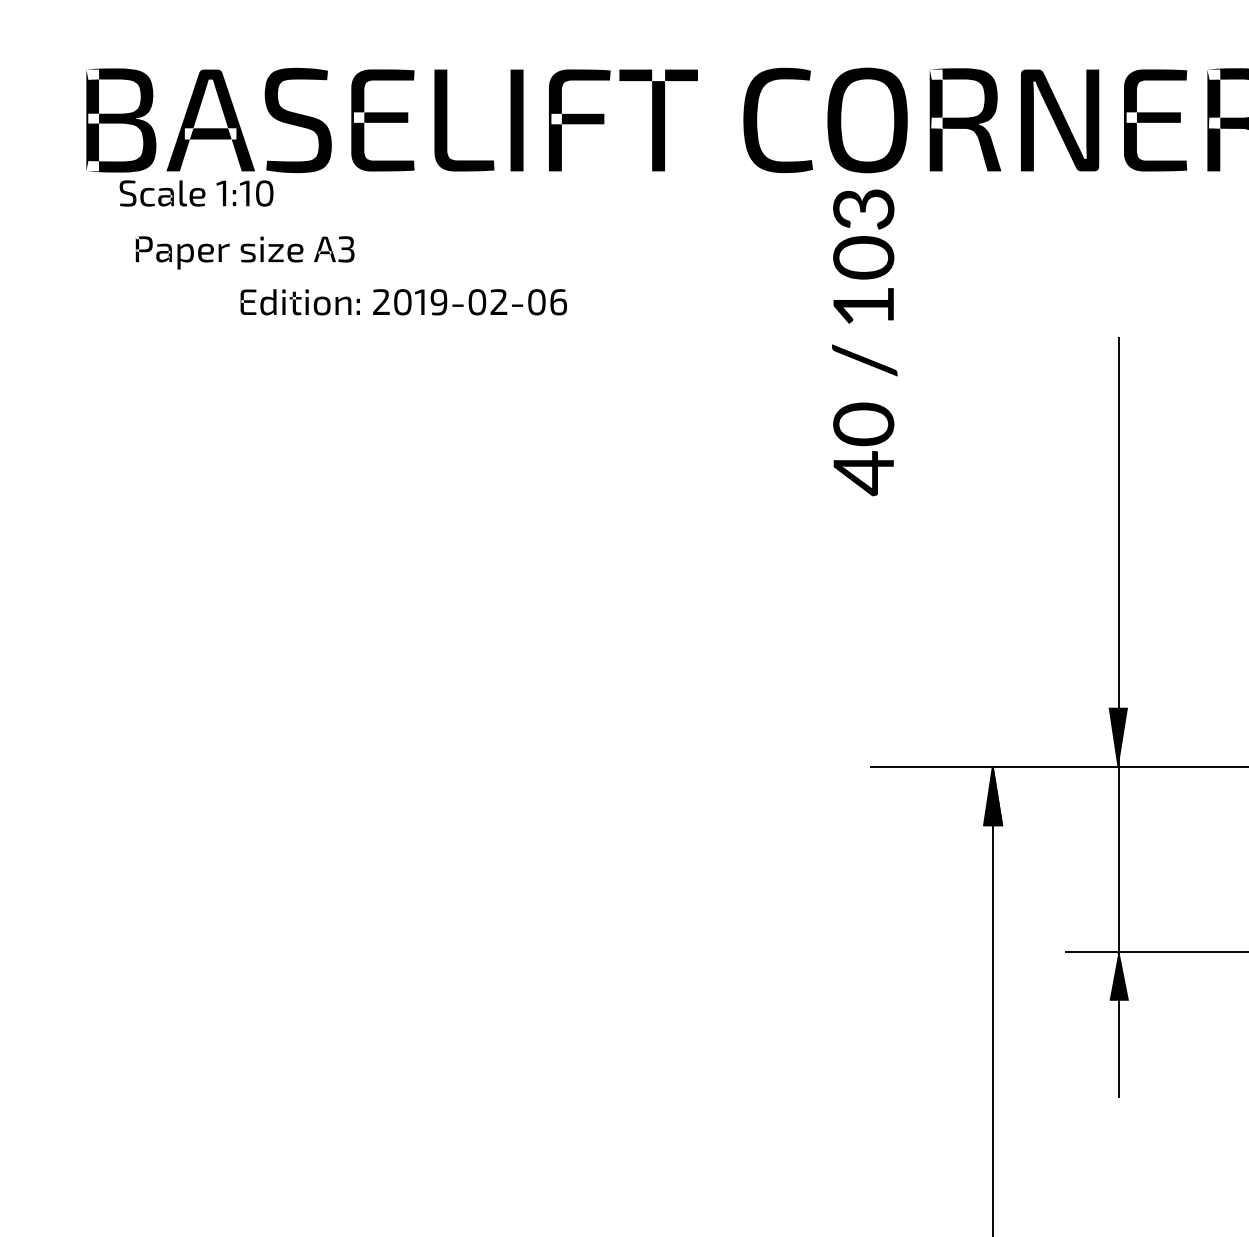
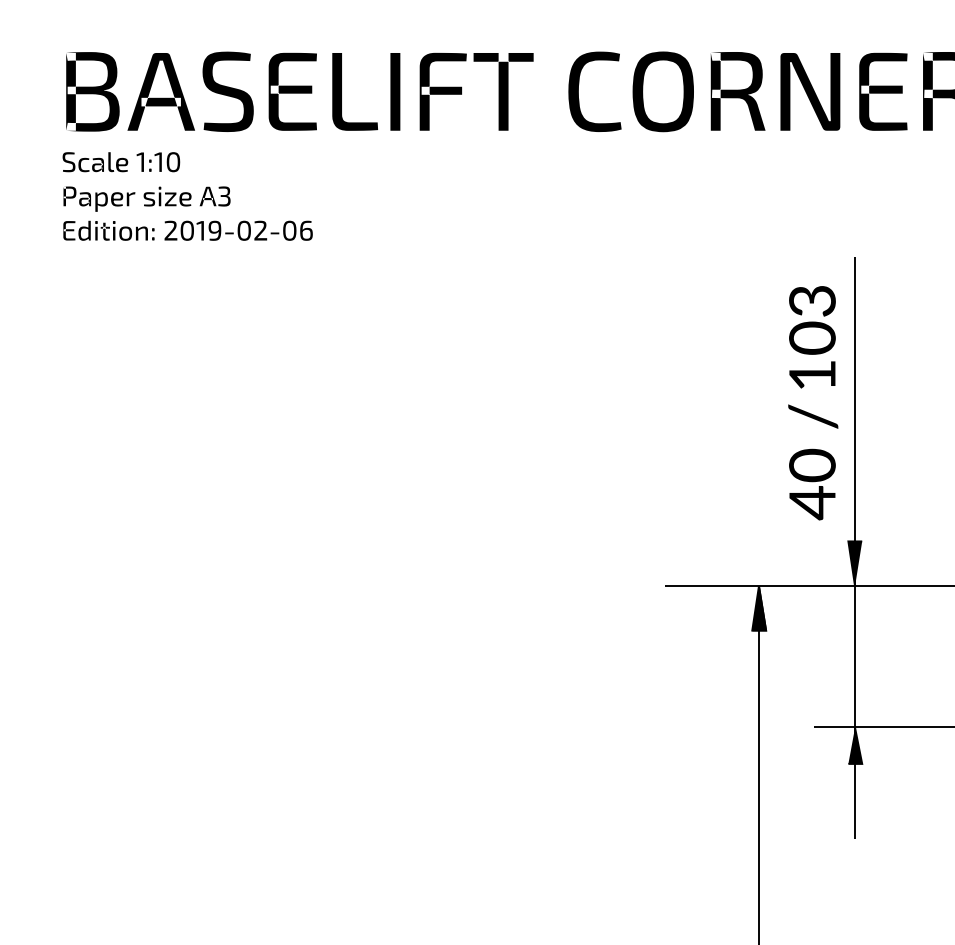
text: (196, 193) -> (121, 162), moved
text: (244, 252) -> (146, 198), moved
text: (403, 302) -> (187, 230), moved
text: (864, 342) -> (813, 402), moved

